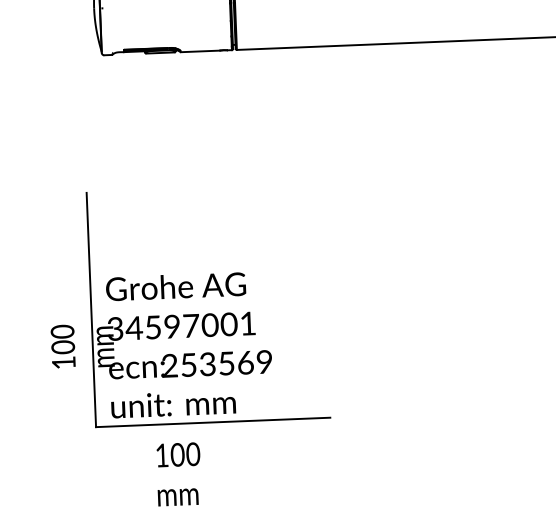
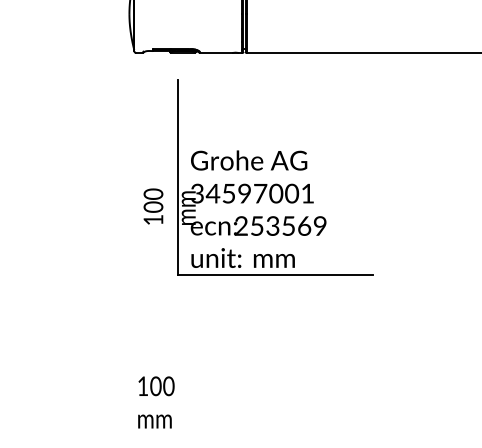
part: (187, 298) -> (258, 170), moved
text: (179, 474) -> (156, 402), moved

